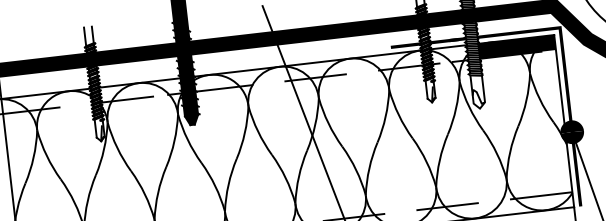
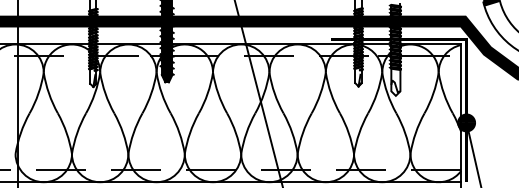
fill: (516, 47) -> (430, 50), removed

